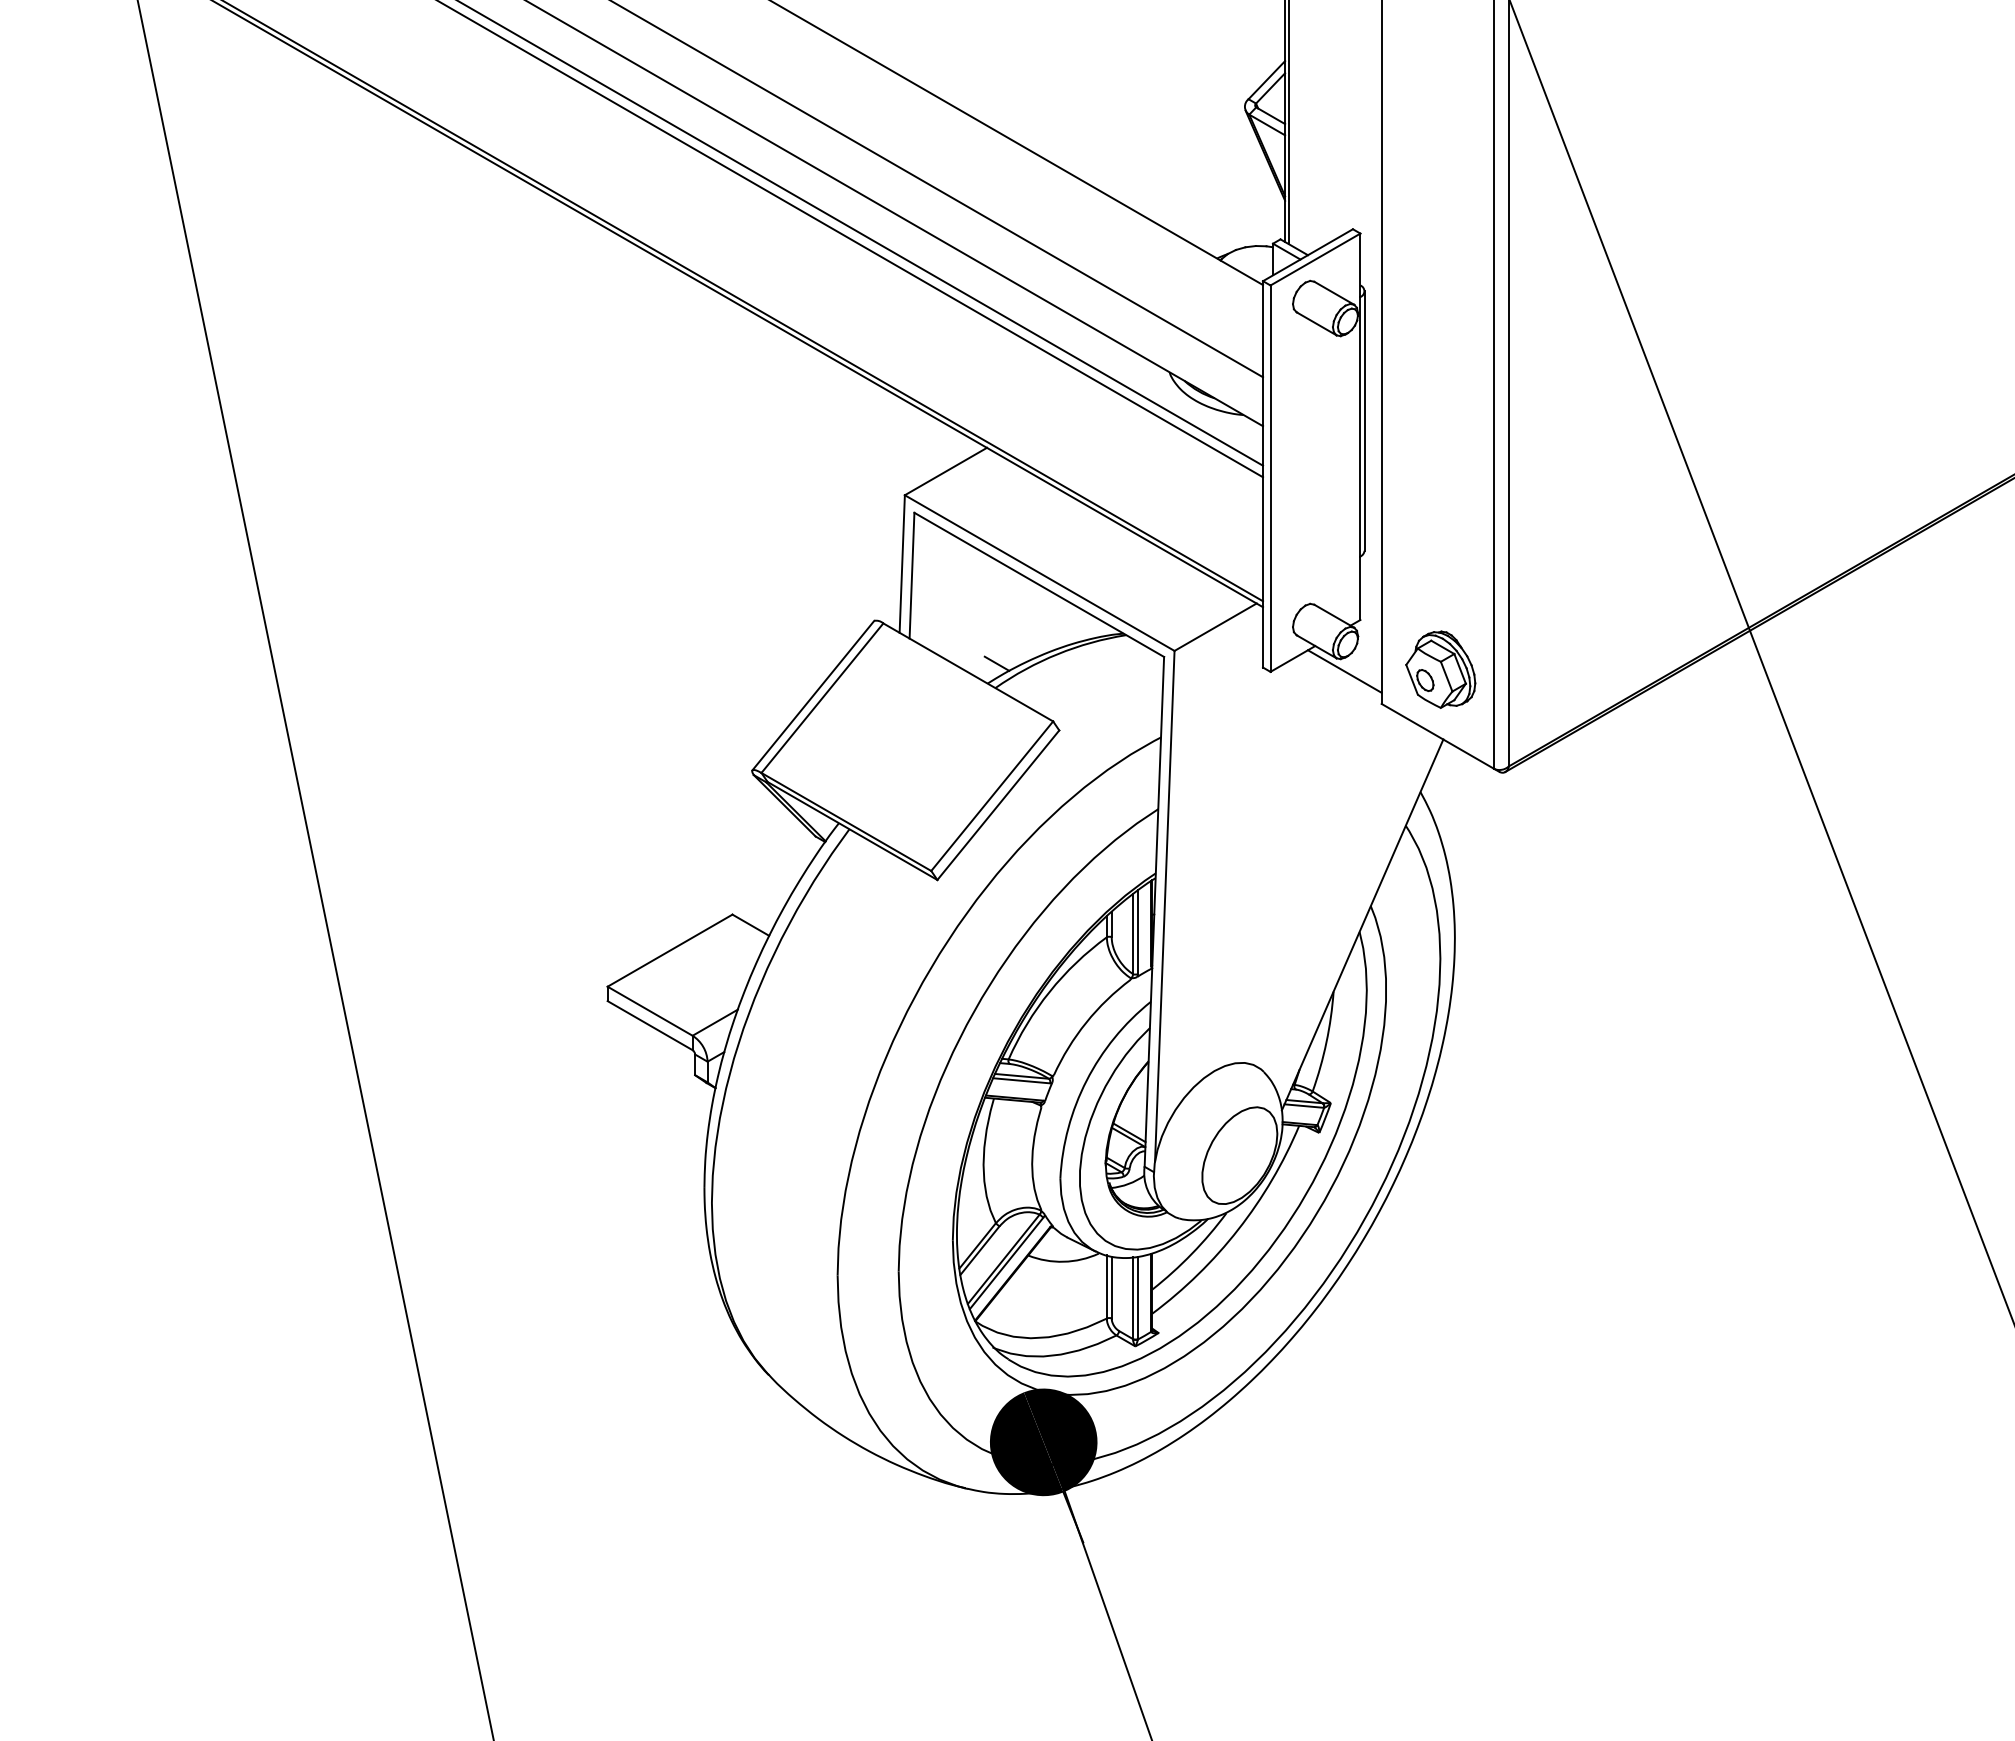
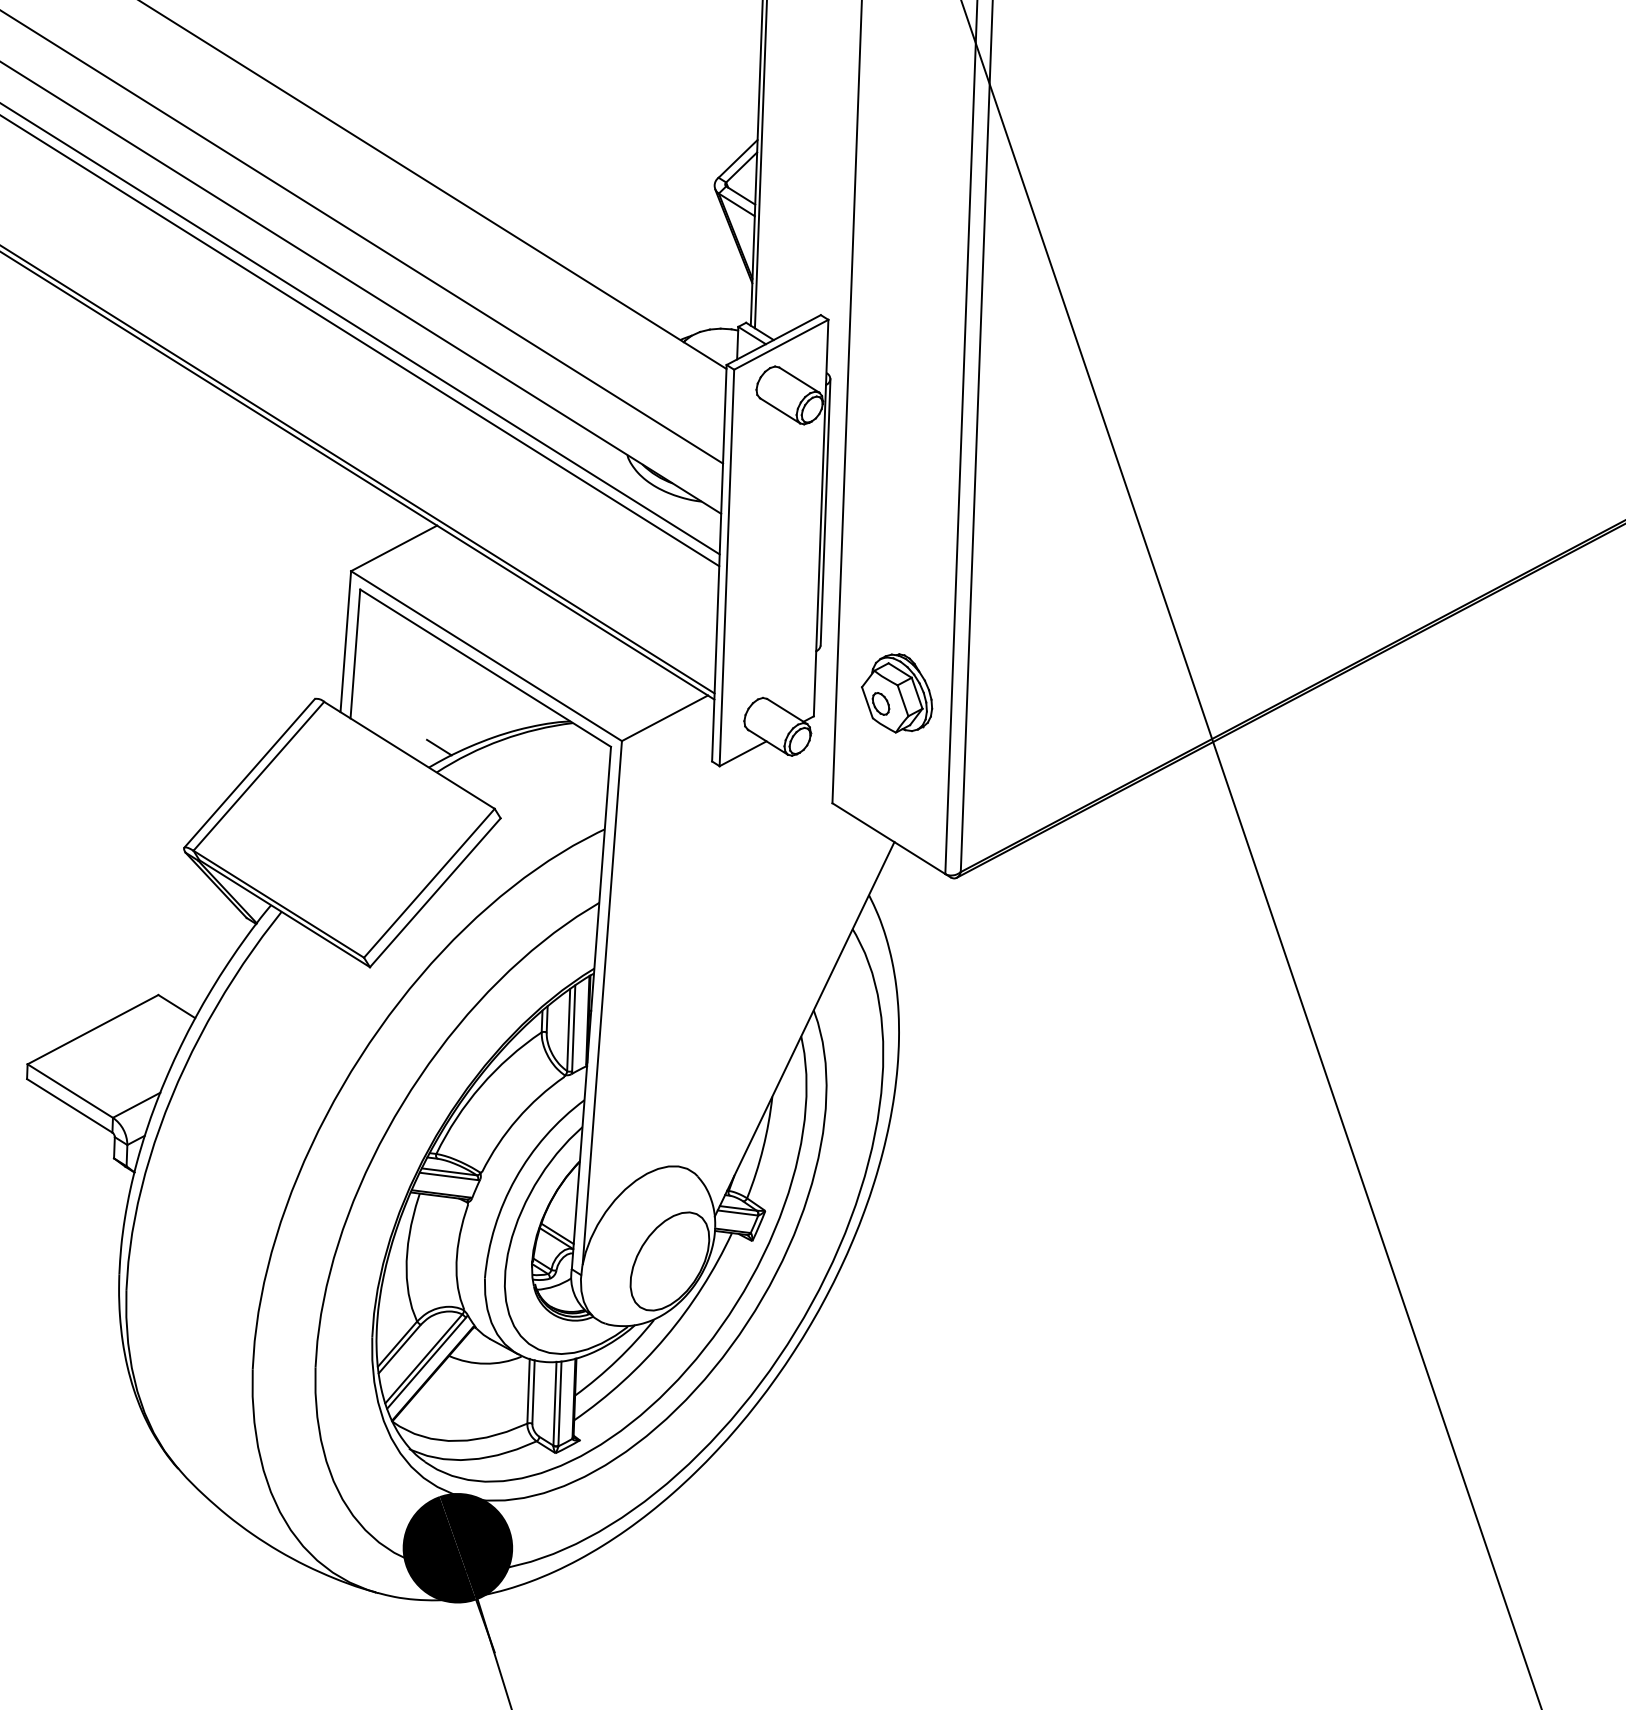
part: (1440, 669) -> (896, 693), moved
line: (1344, 671) -> (795, 768), removed

